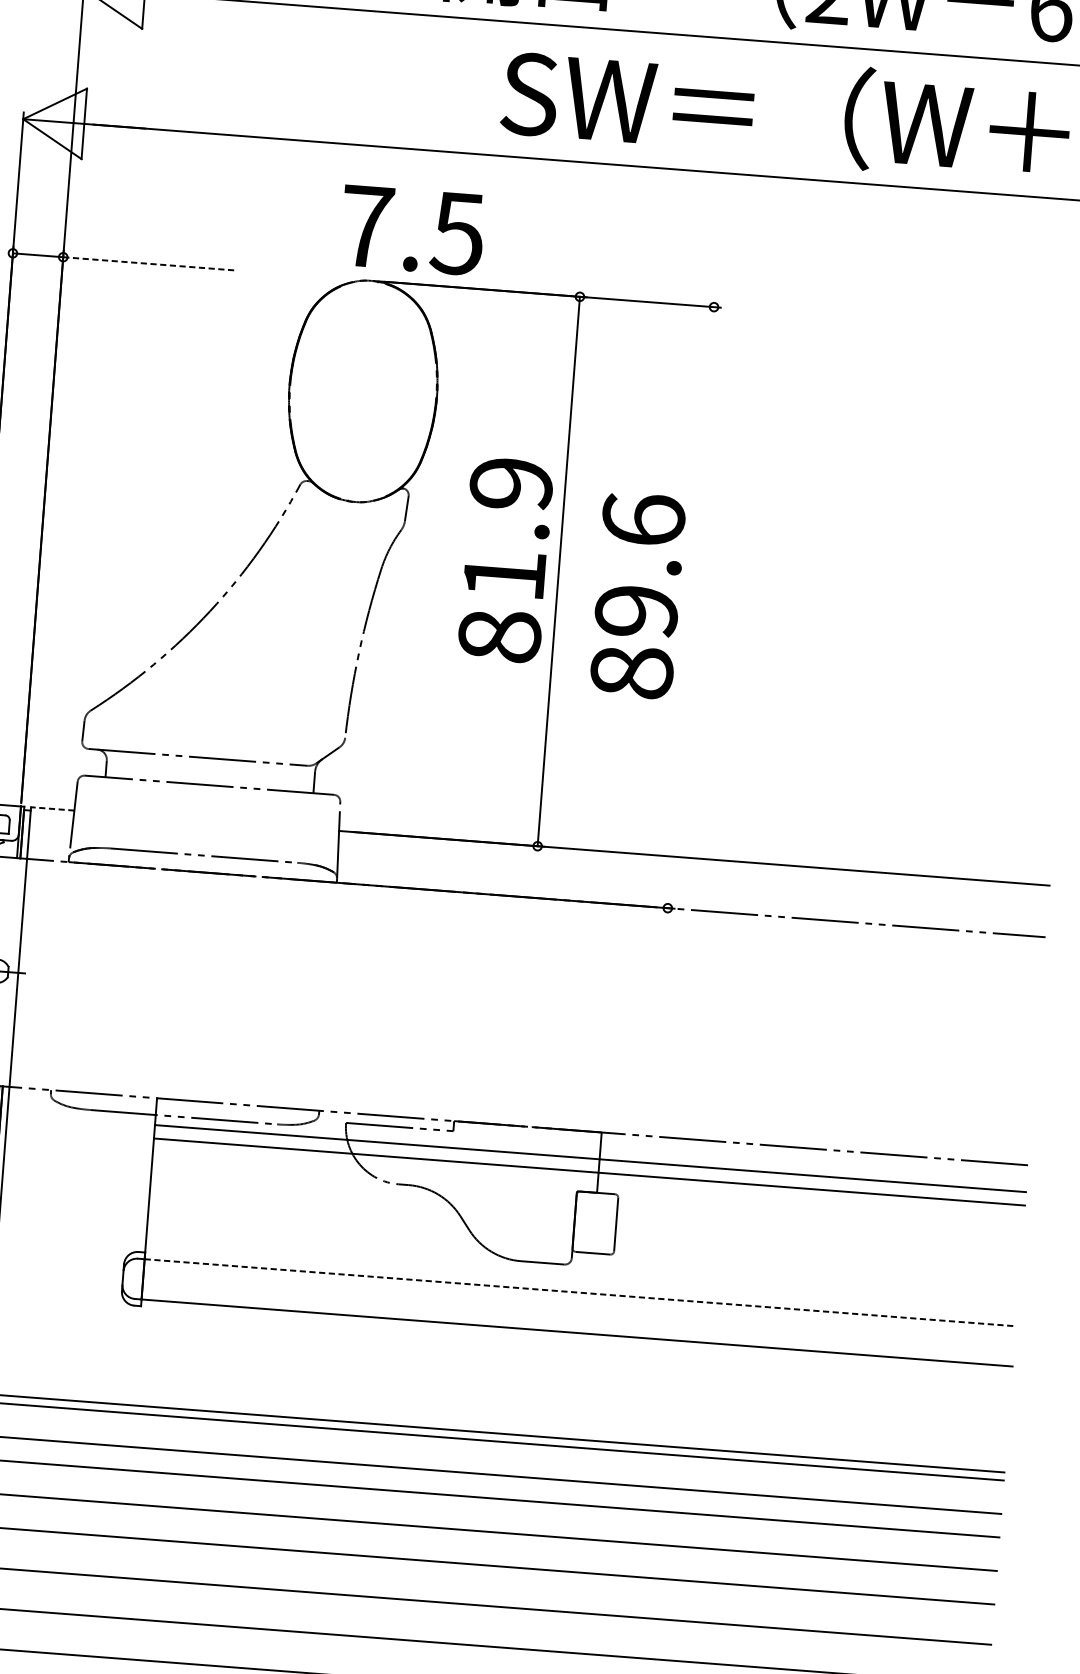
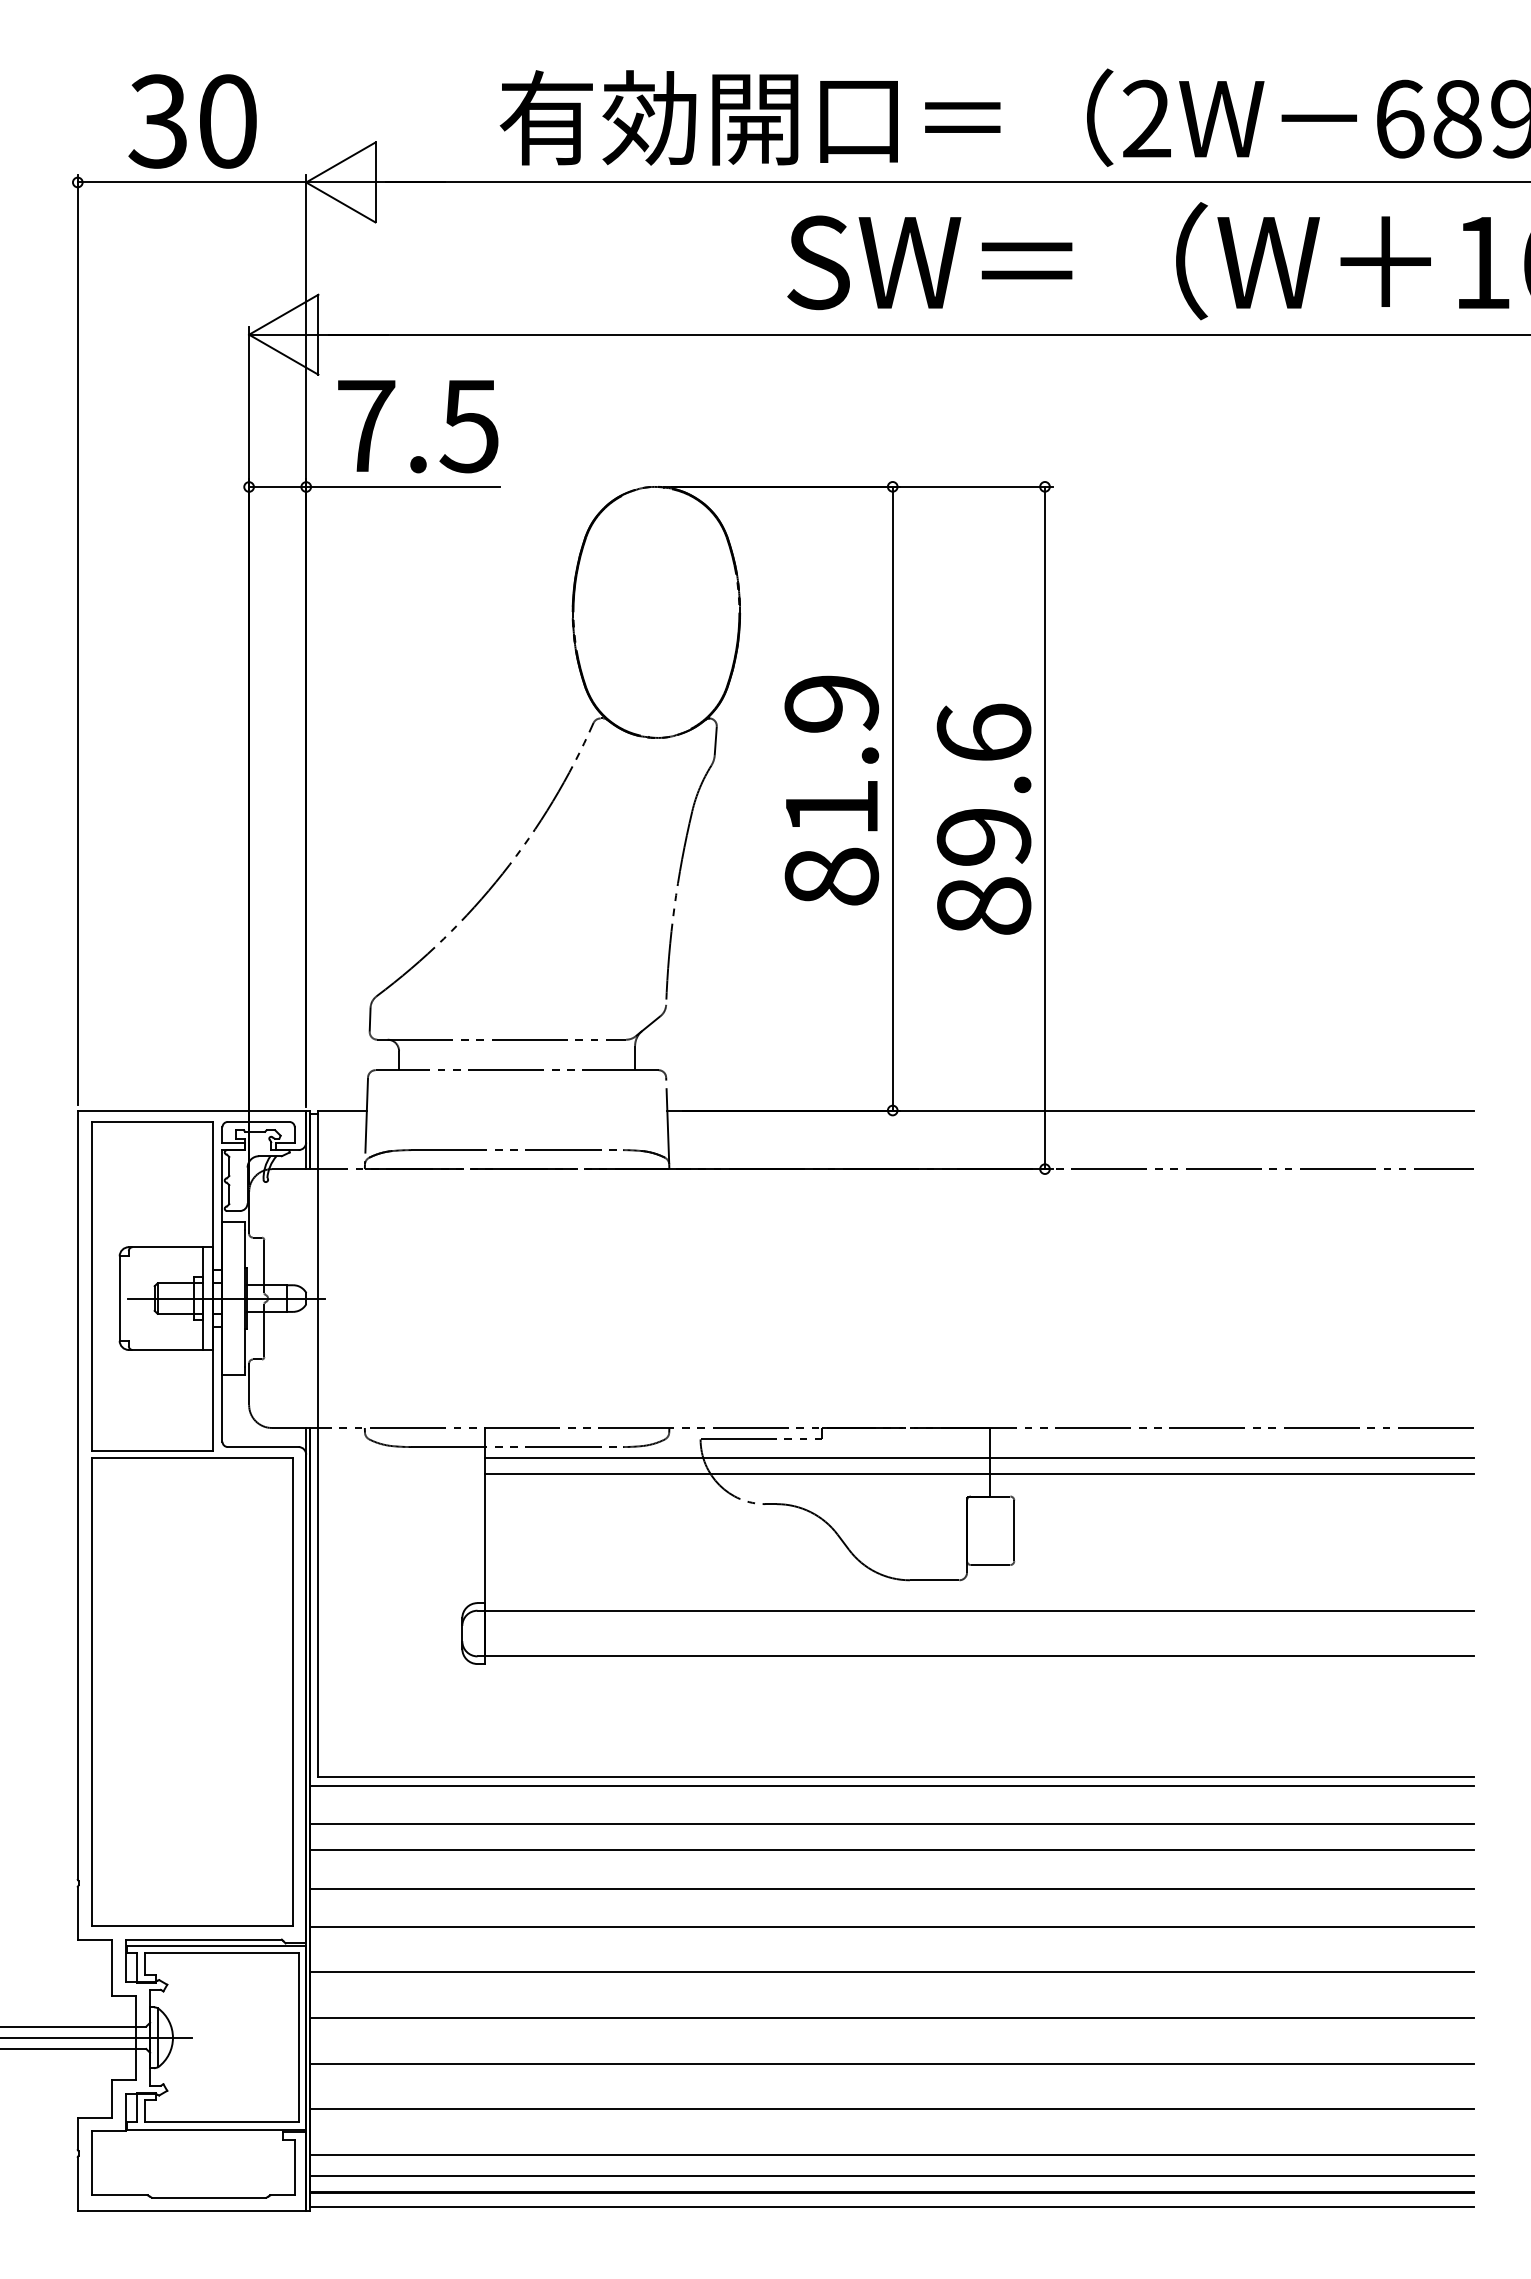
text: (412, 230) -> (418, 426), moved
line: (148, 264) -> (403, 487), dashed -> solid
line: (691, 607) -> (1045, 827), added
line: (52, 808) -> (342, 1110), dashed -> solid
line: (581, 1292) -> (980, 1610), dashed -> solid

